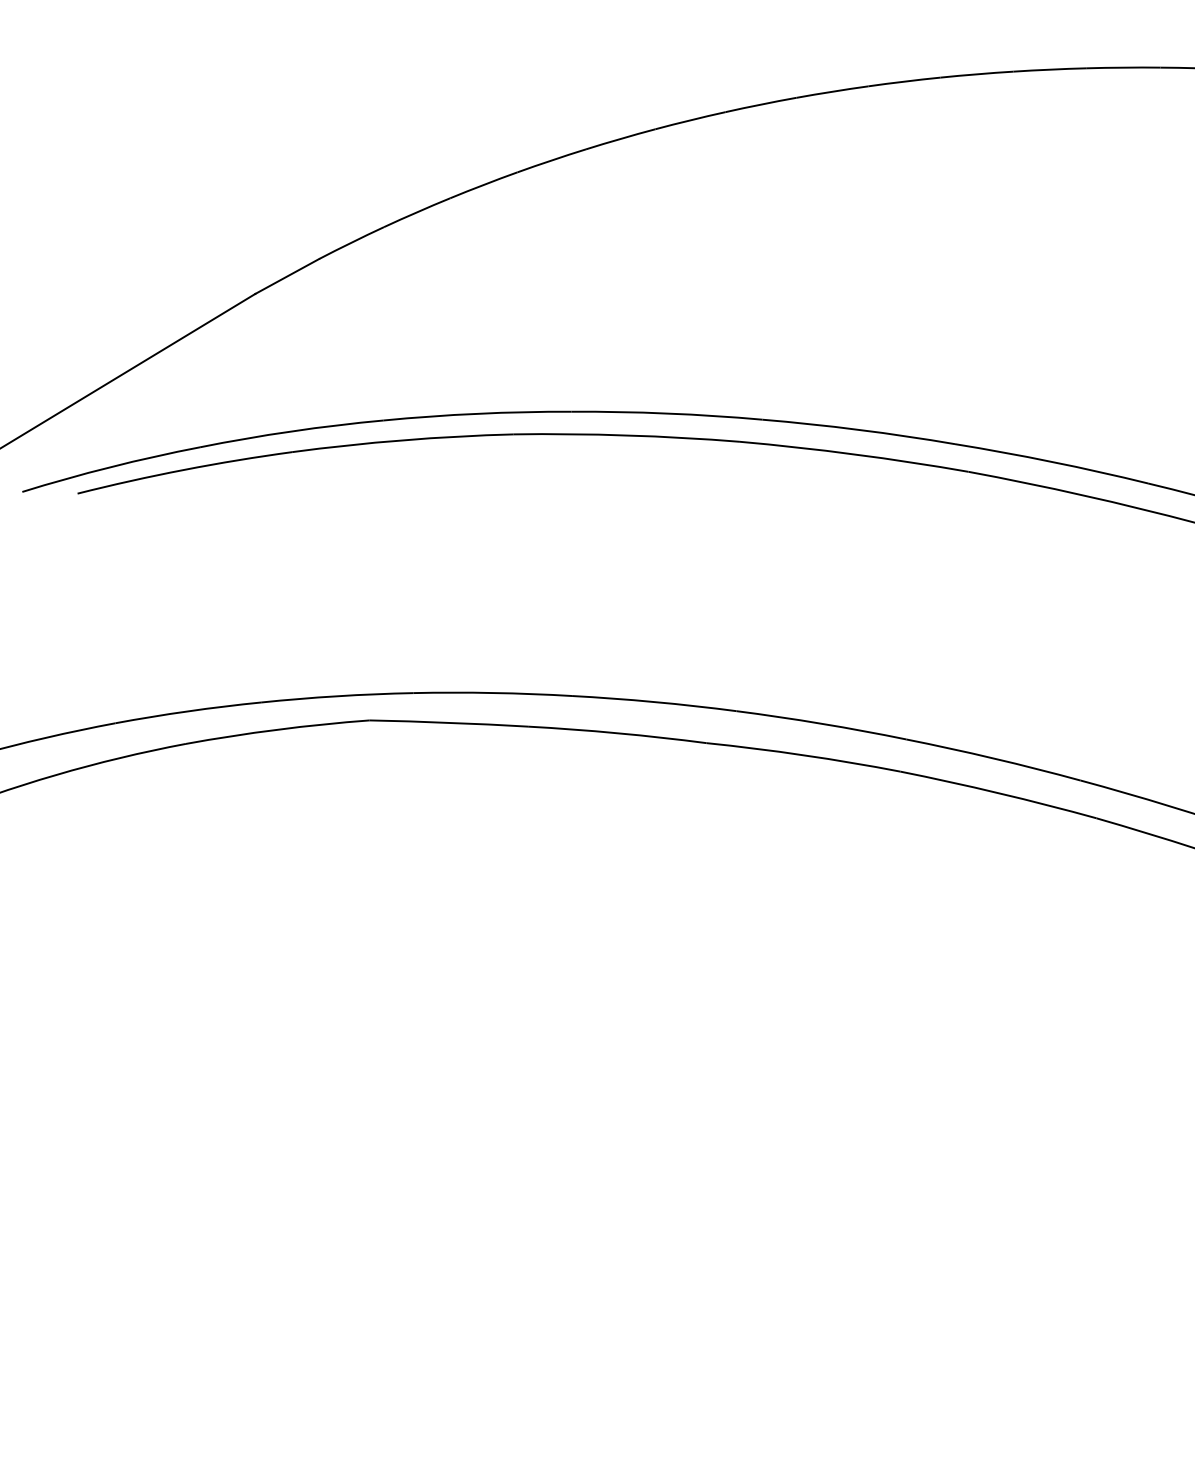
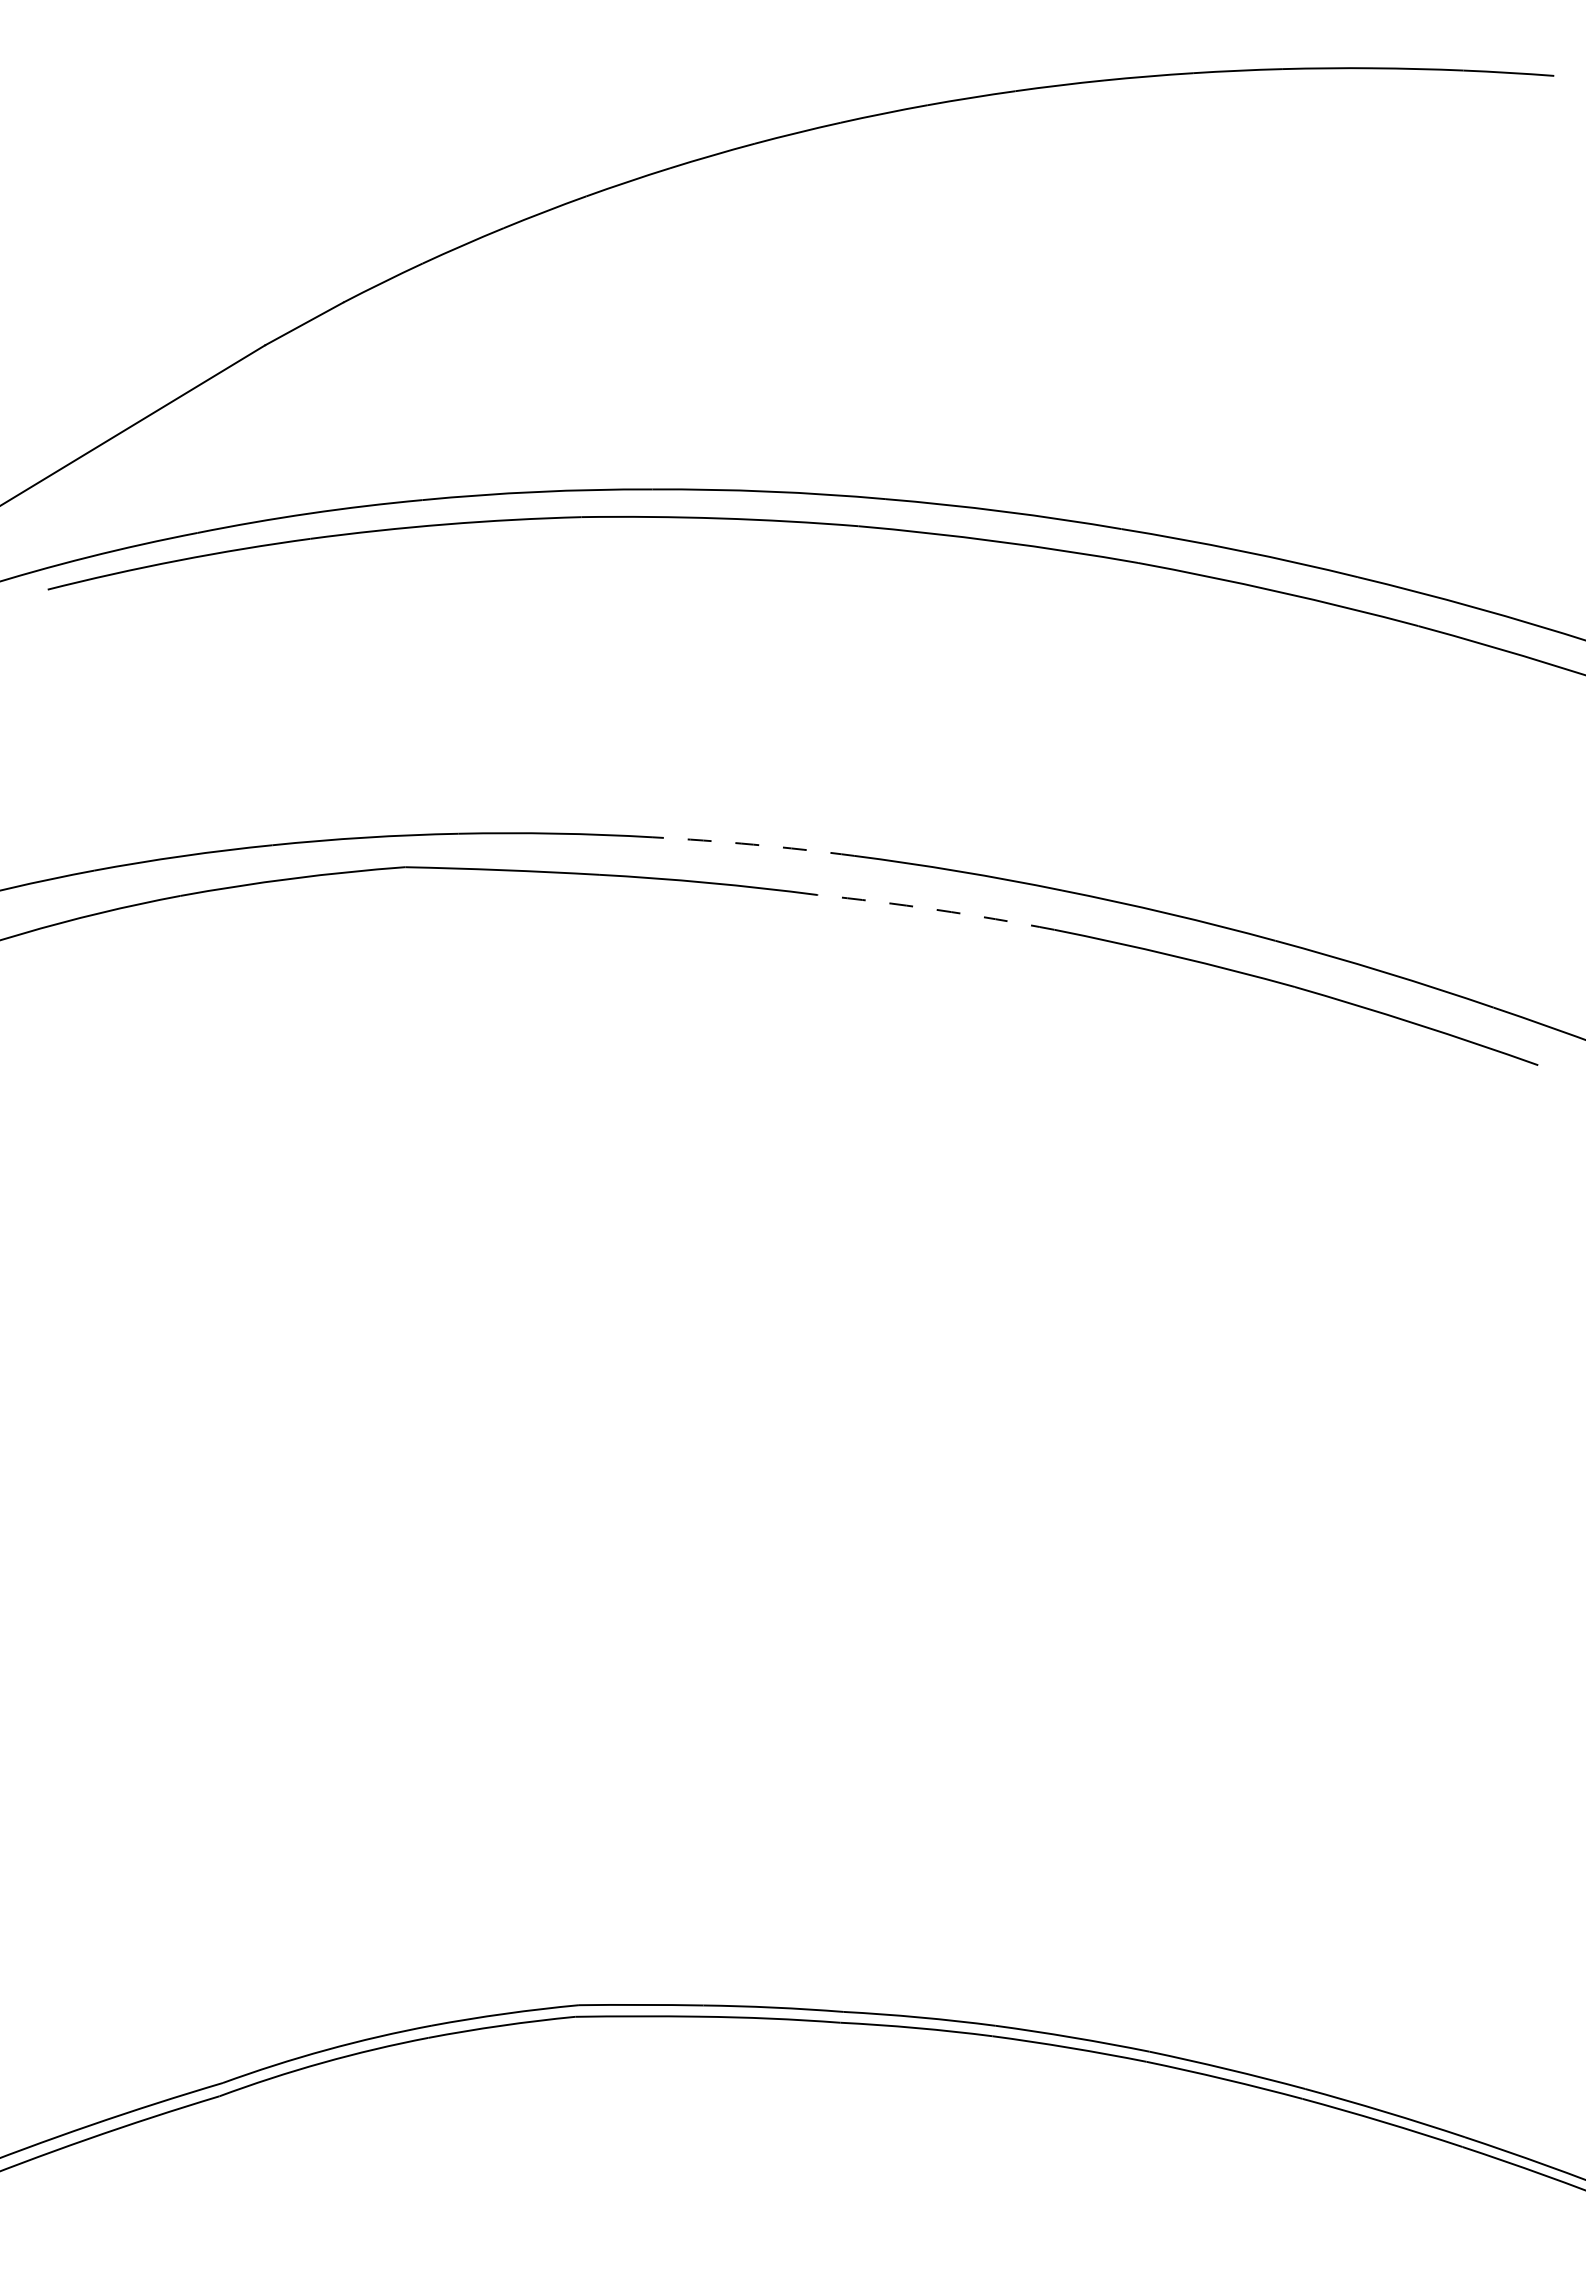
arc: (654, 701) -> (753, 844), solid -> dashed
arc: (803, 754) -> (936, 909), solid -> dashed

